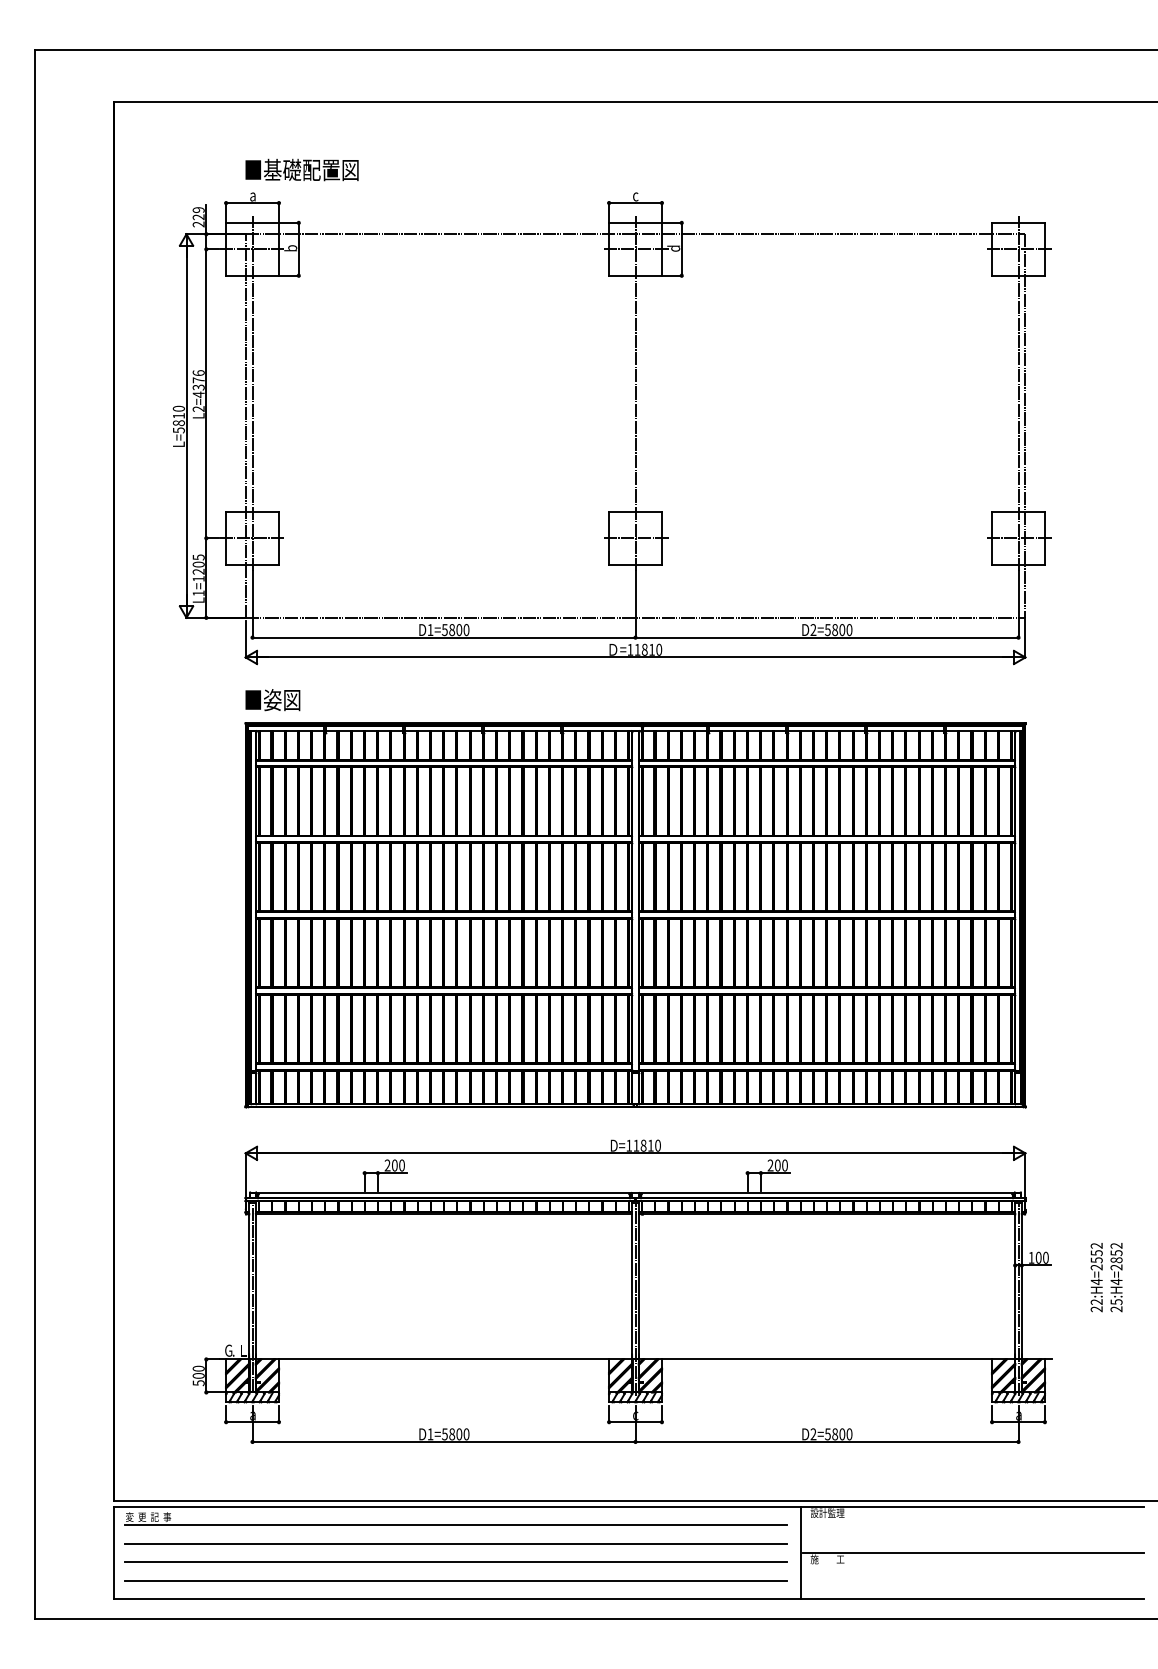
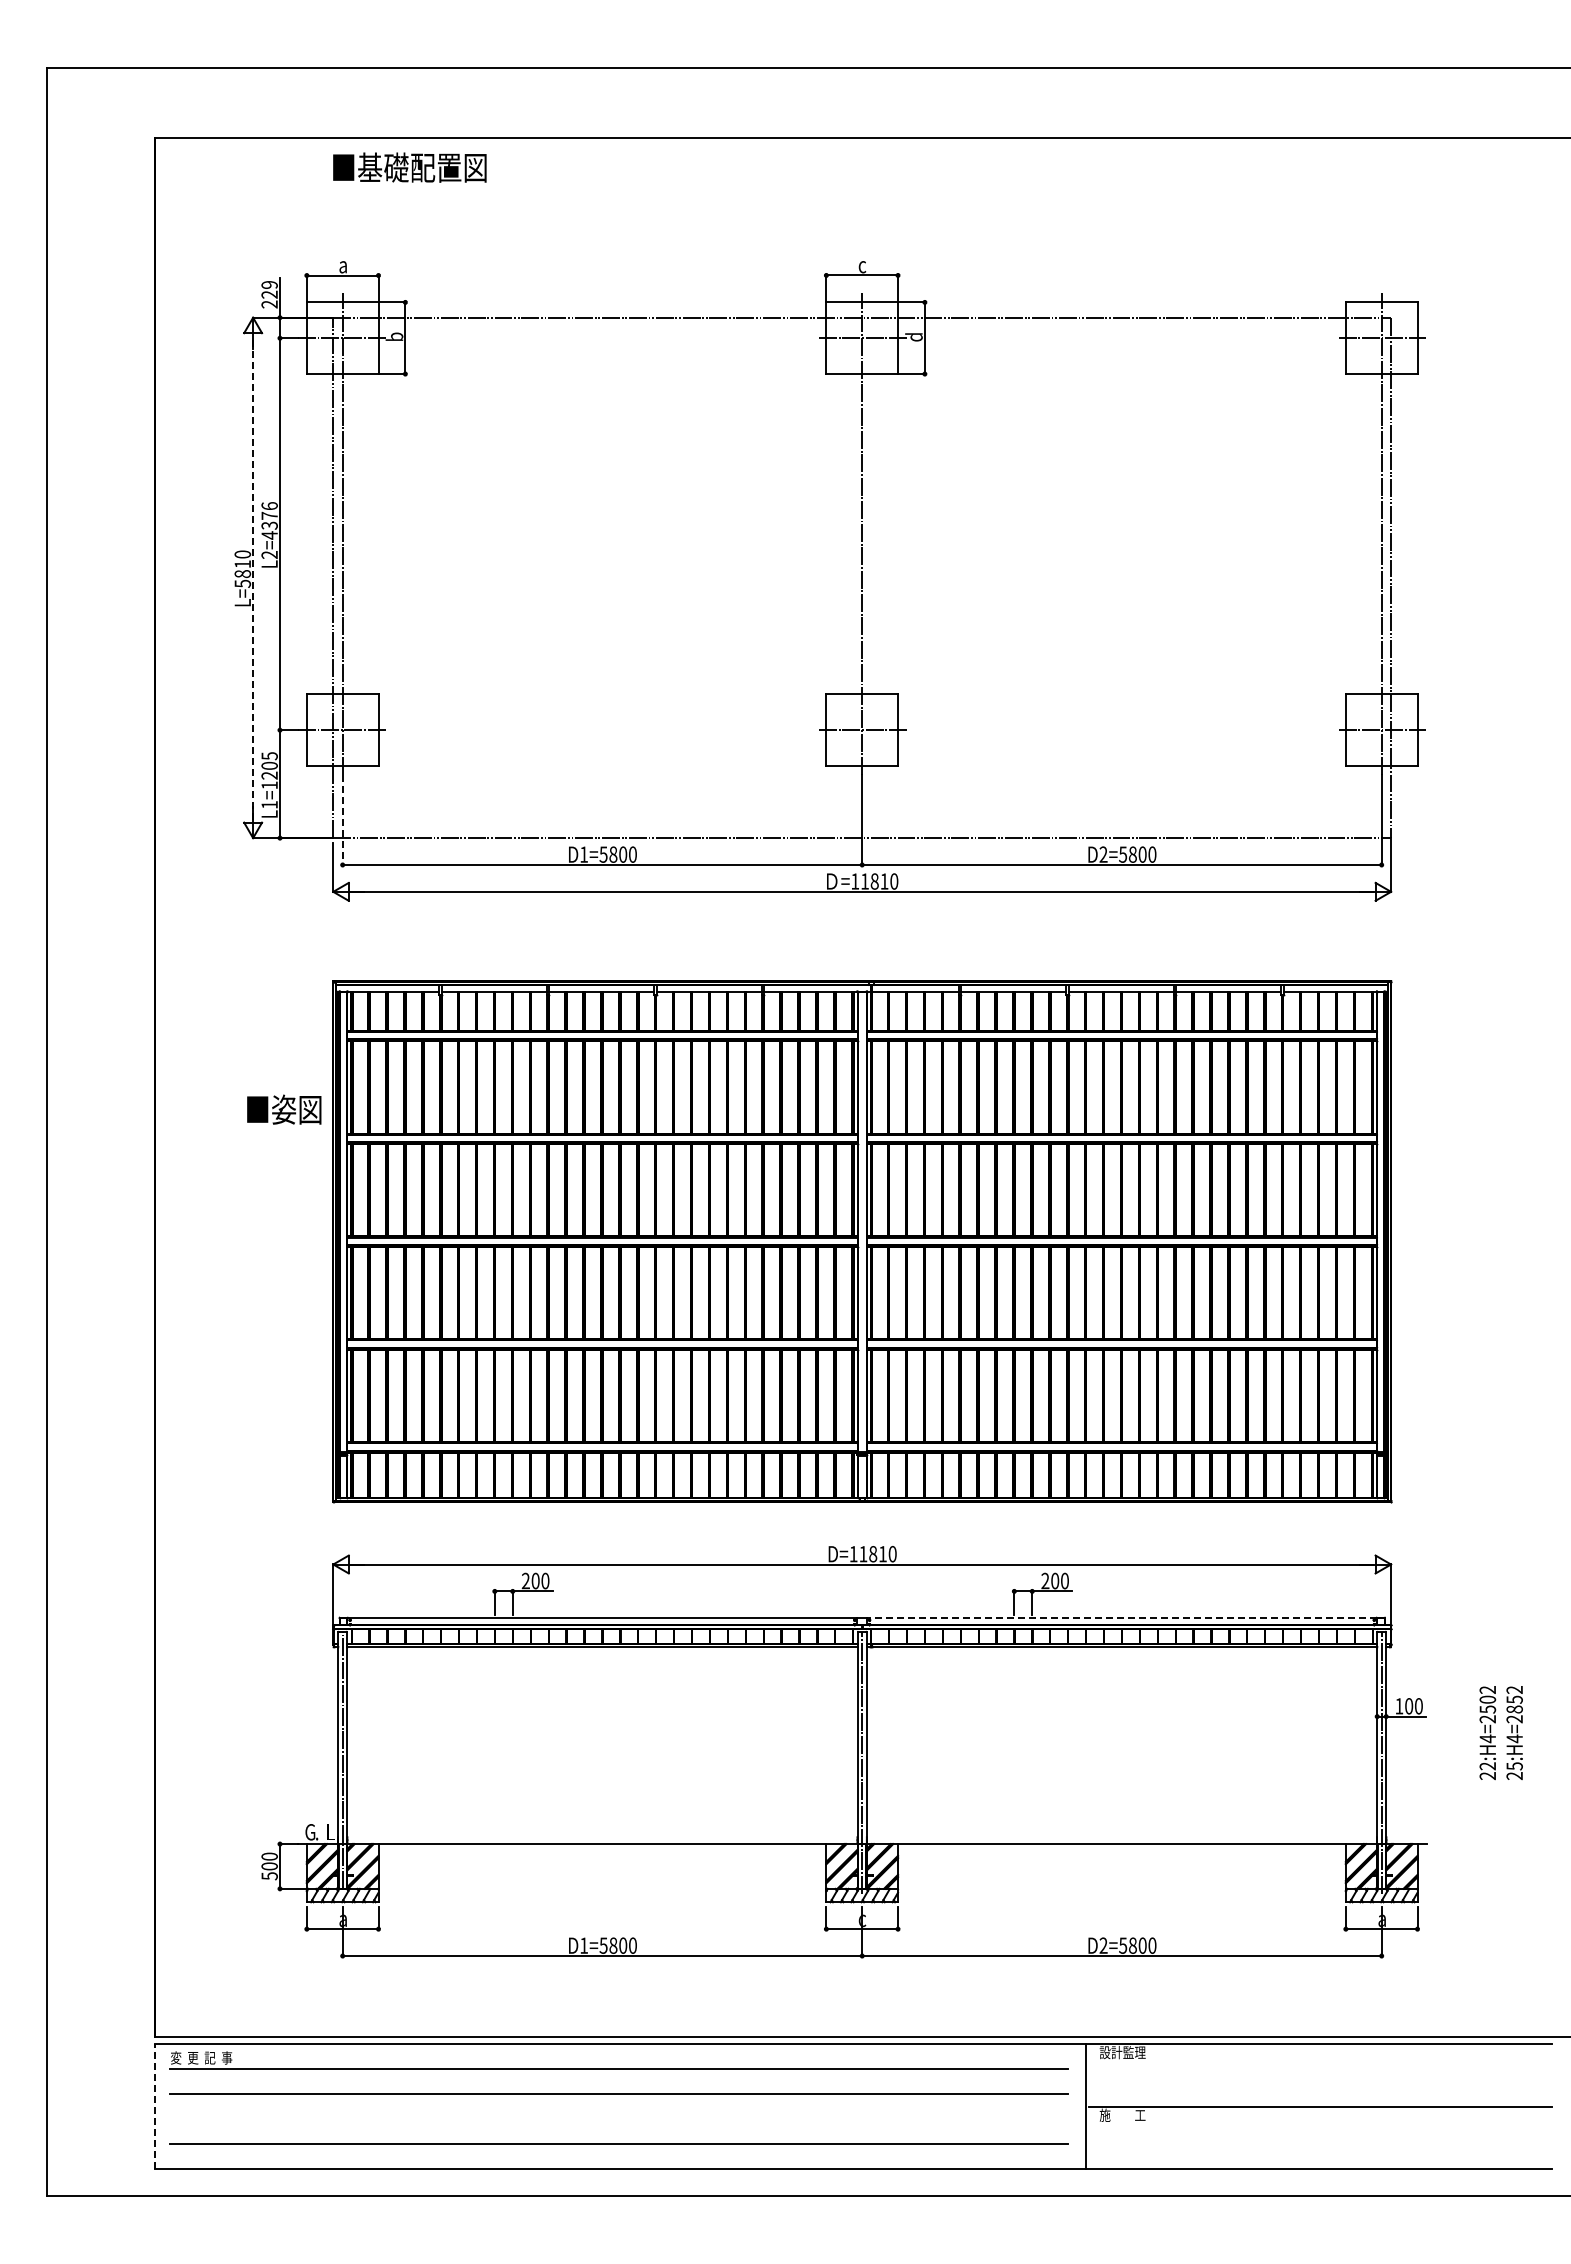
text: (301, 169) -> (409, 167), moved
line: (186, 425) -> (253, 577), solid -> dashed
line: (252, 604) -> (342, 820), solid -> dashed
text: (273, 699) -> (284, 1109), moved
line: (826, 1193) -> (1121, 1618), solid -> dashed
text: (1096, 1252) -> (1487, 1699), 22:H4=2552 -> 22:H4=2502
line: (113, 1552) -> (154, 2106), solid -> dashed
line: (455, 1562) -> (618, 2119), removed

